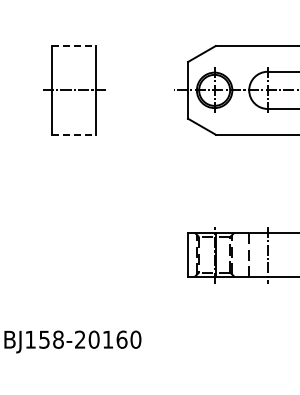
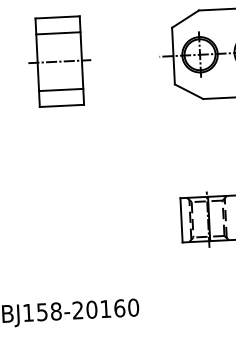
line: (74, 46) -> (57, 17), dashed -> solid
line: (74, 62) -> (58, 33), added
line: (74, 118) -> (61, 89), added
line: (74, 134) -> (62, 105), dashed -> solid

